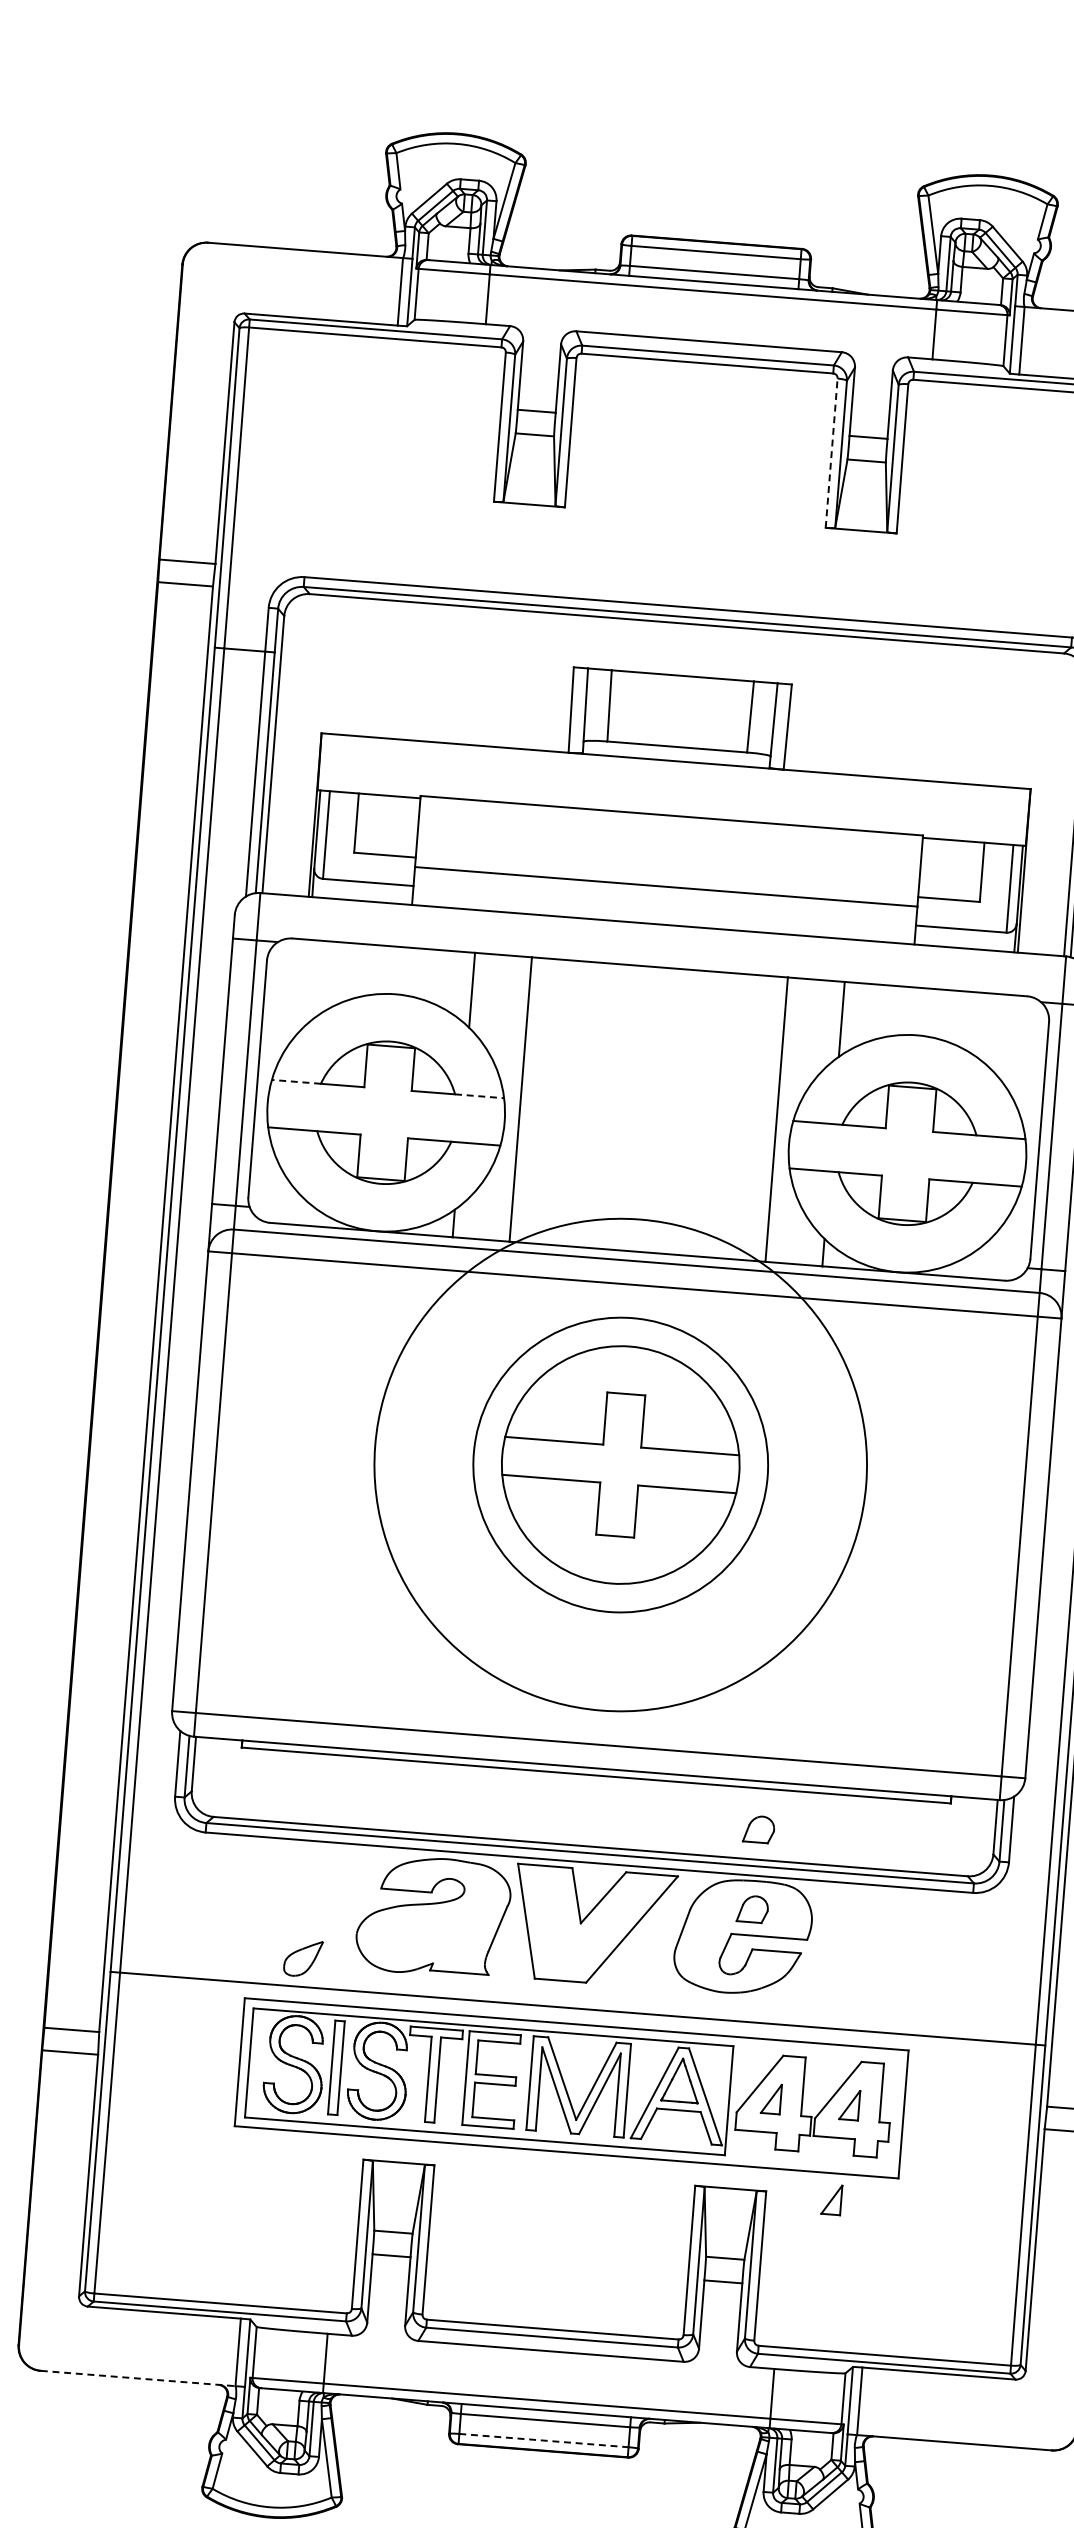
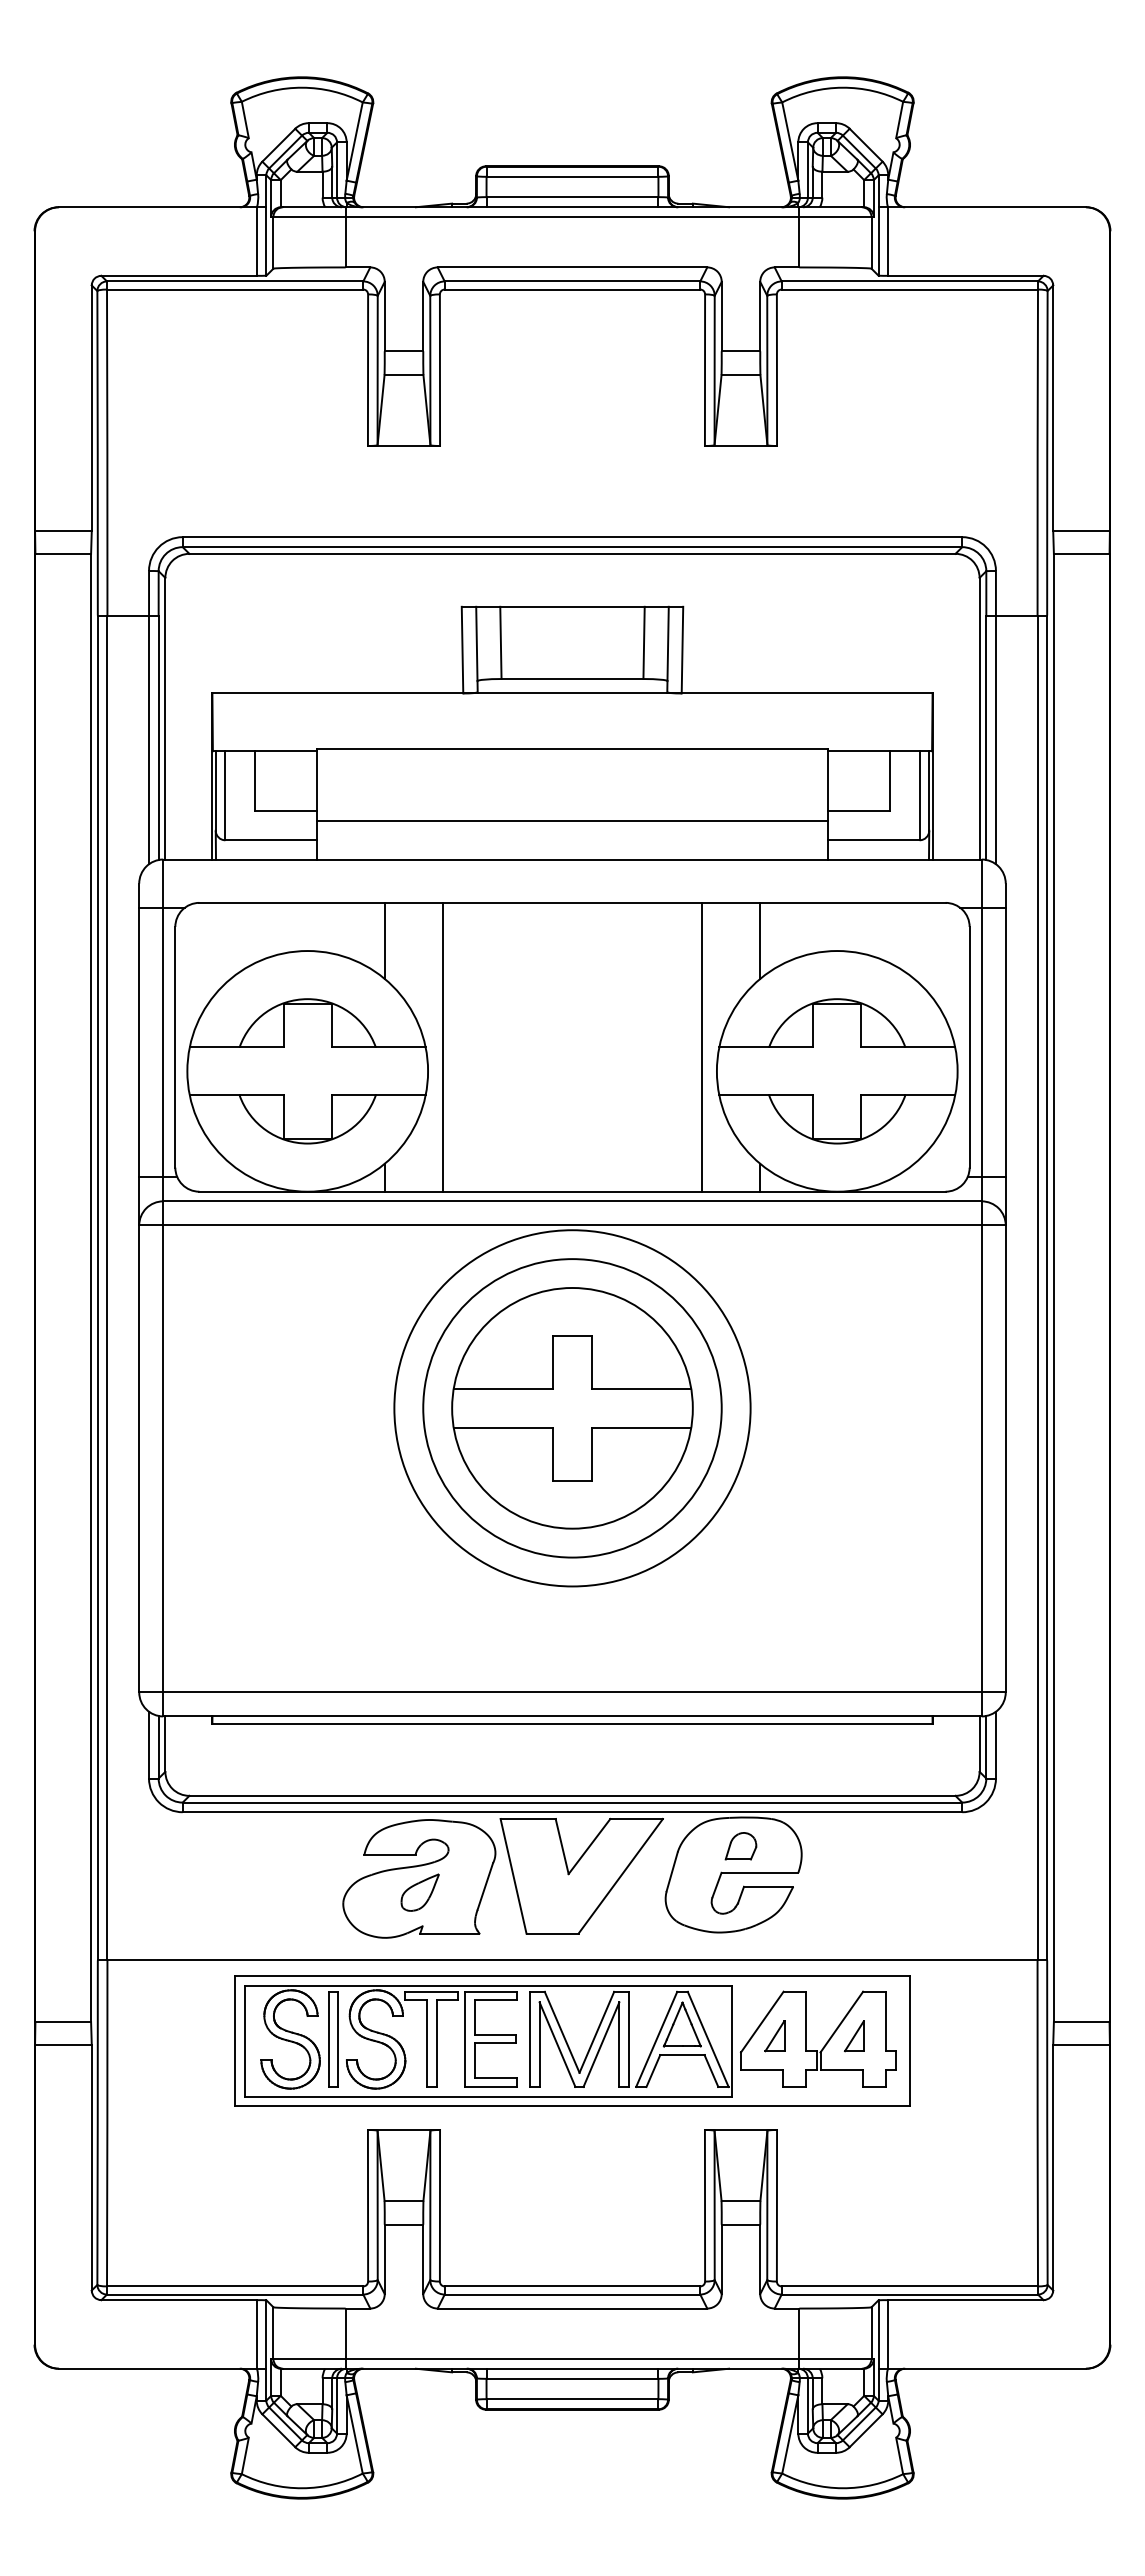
line: (832, 453) -> (705, 370), dashed -> solid
line: (296, 1082) -> (214, 1047), dashed -> solid
line: (479, 1096) -> (400, 1047), dashed -> solid
circle: (620, 1465) -> (572, 1408), size x0.71
part: (758, 1829) -> (740, 1765), removed
part: (302, 1958) -> (419, 1892), moved
part: (831, 2200) -> (843, 2133), removed
line: (137, 2378) -> (157, 2368), dashed -> solid
line: (543, 2440) -> (572, 2399), dashed -> solid

